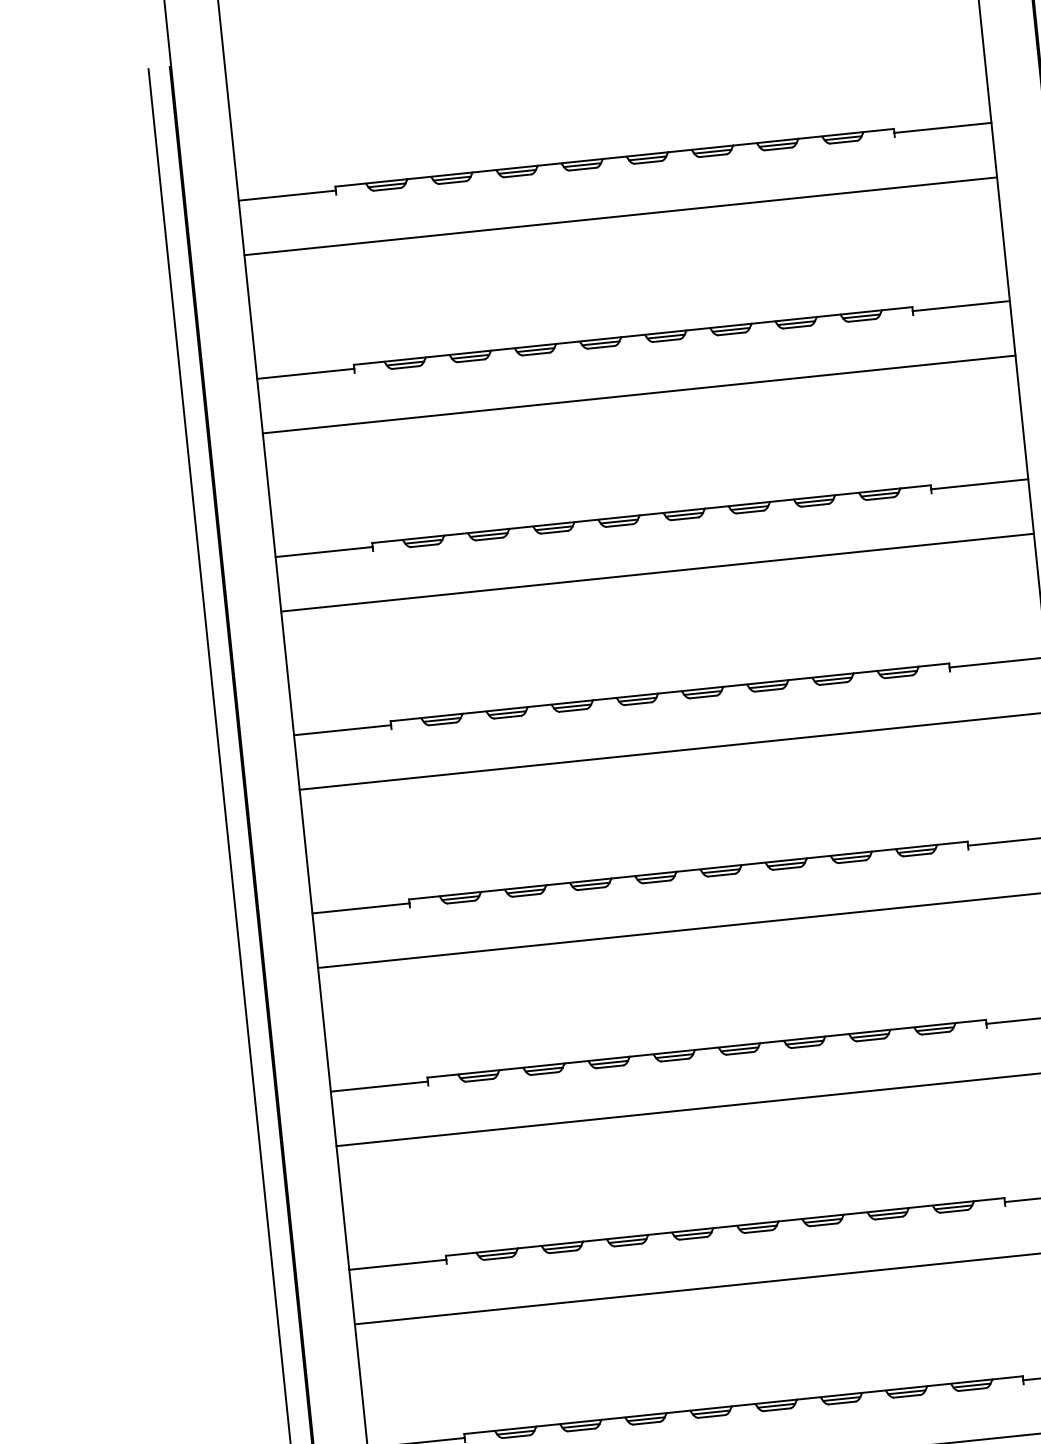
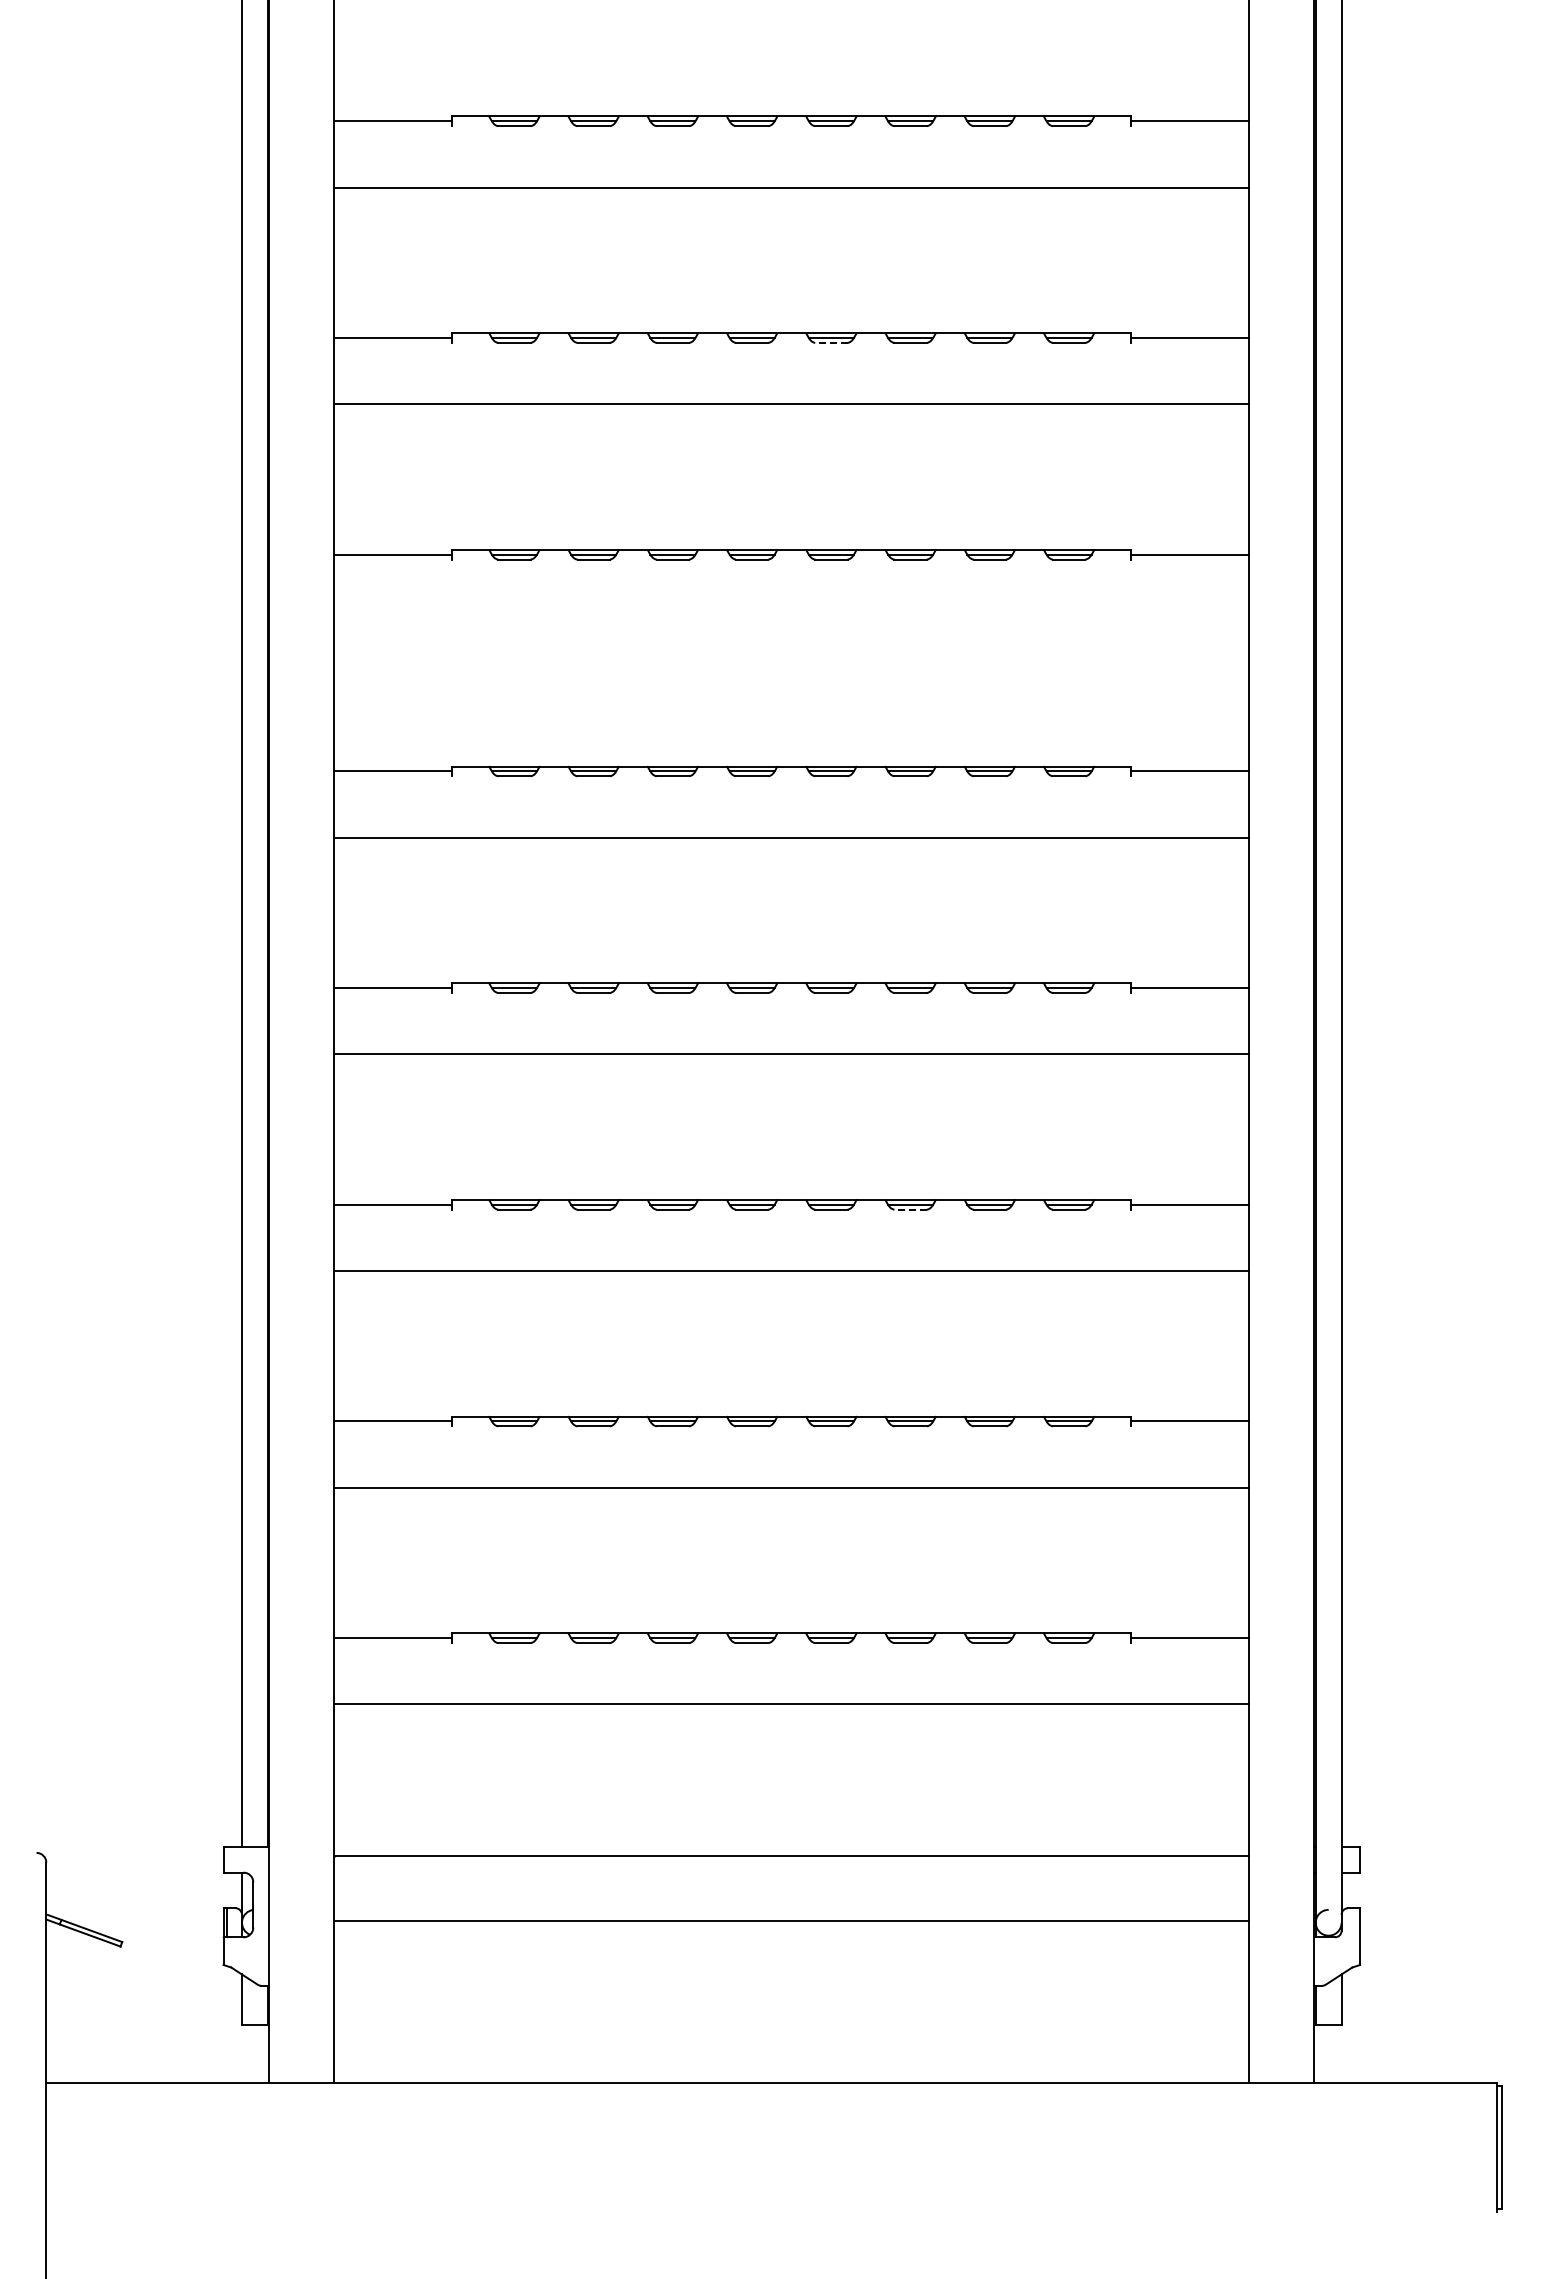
line: (665, 340) -> (830, 342), solid -> dashed
line: (657, 572) -> (791, 620), removed
line: (805, 1046) -> (910, 1209), solid -> dashed

